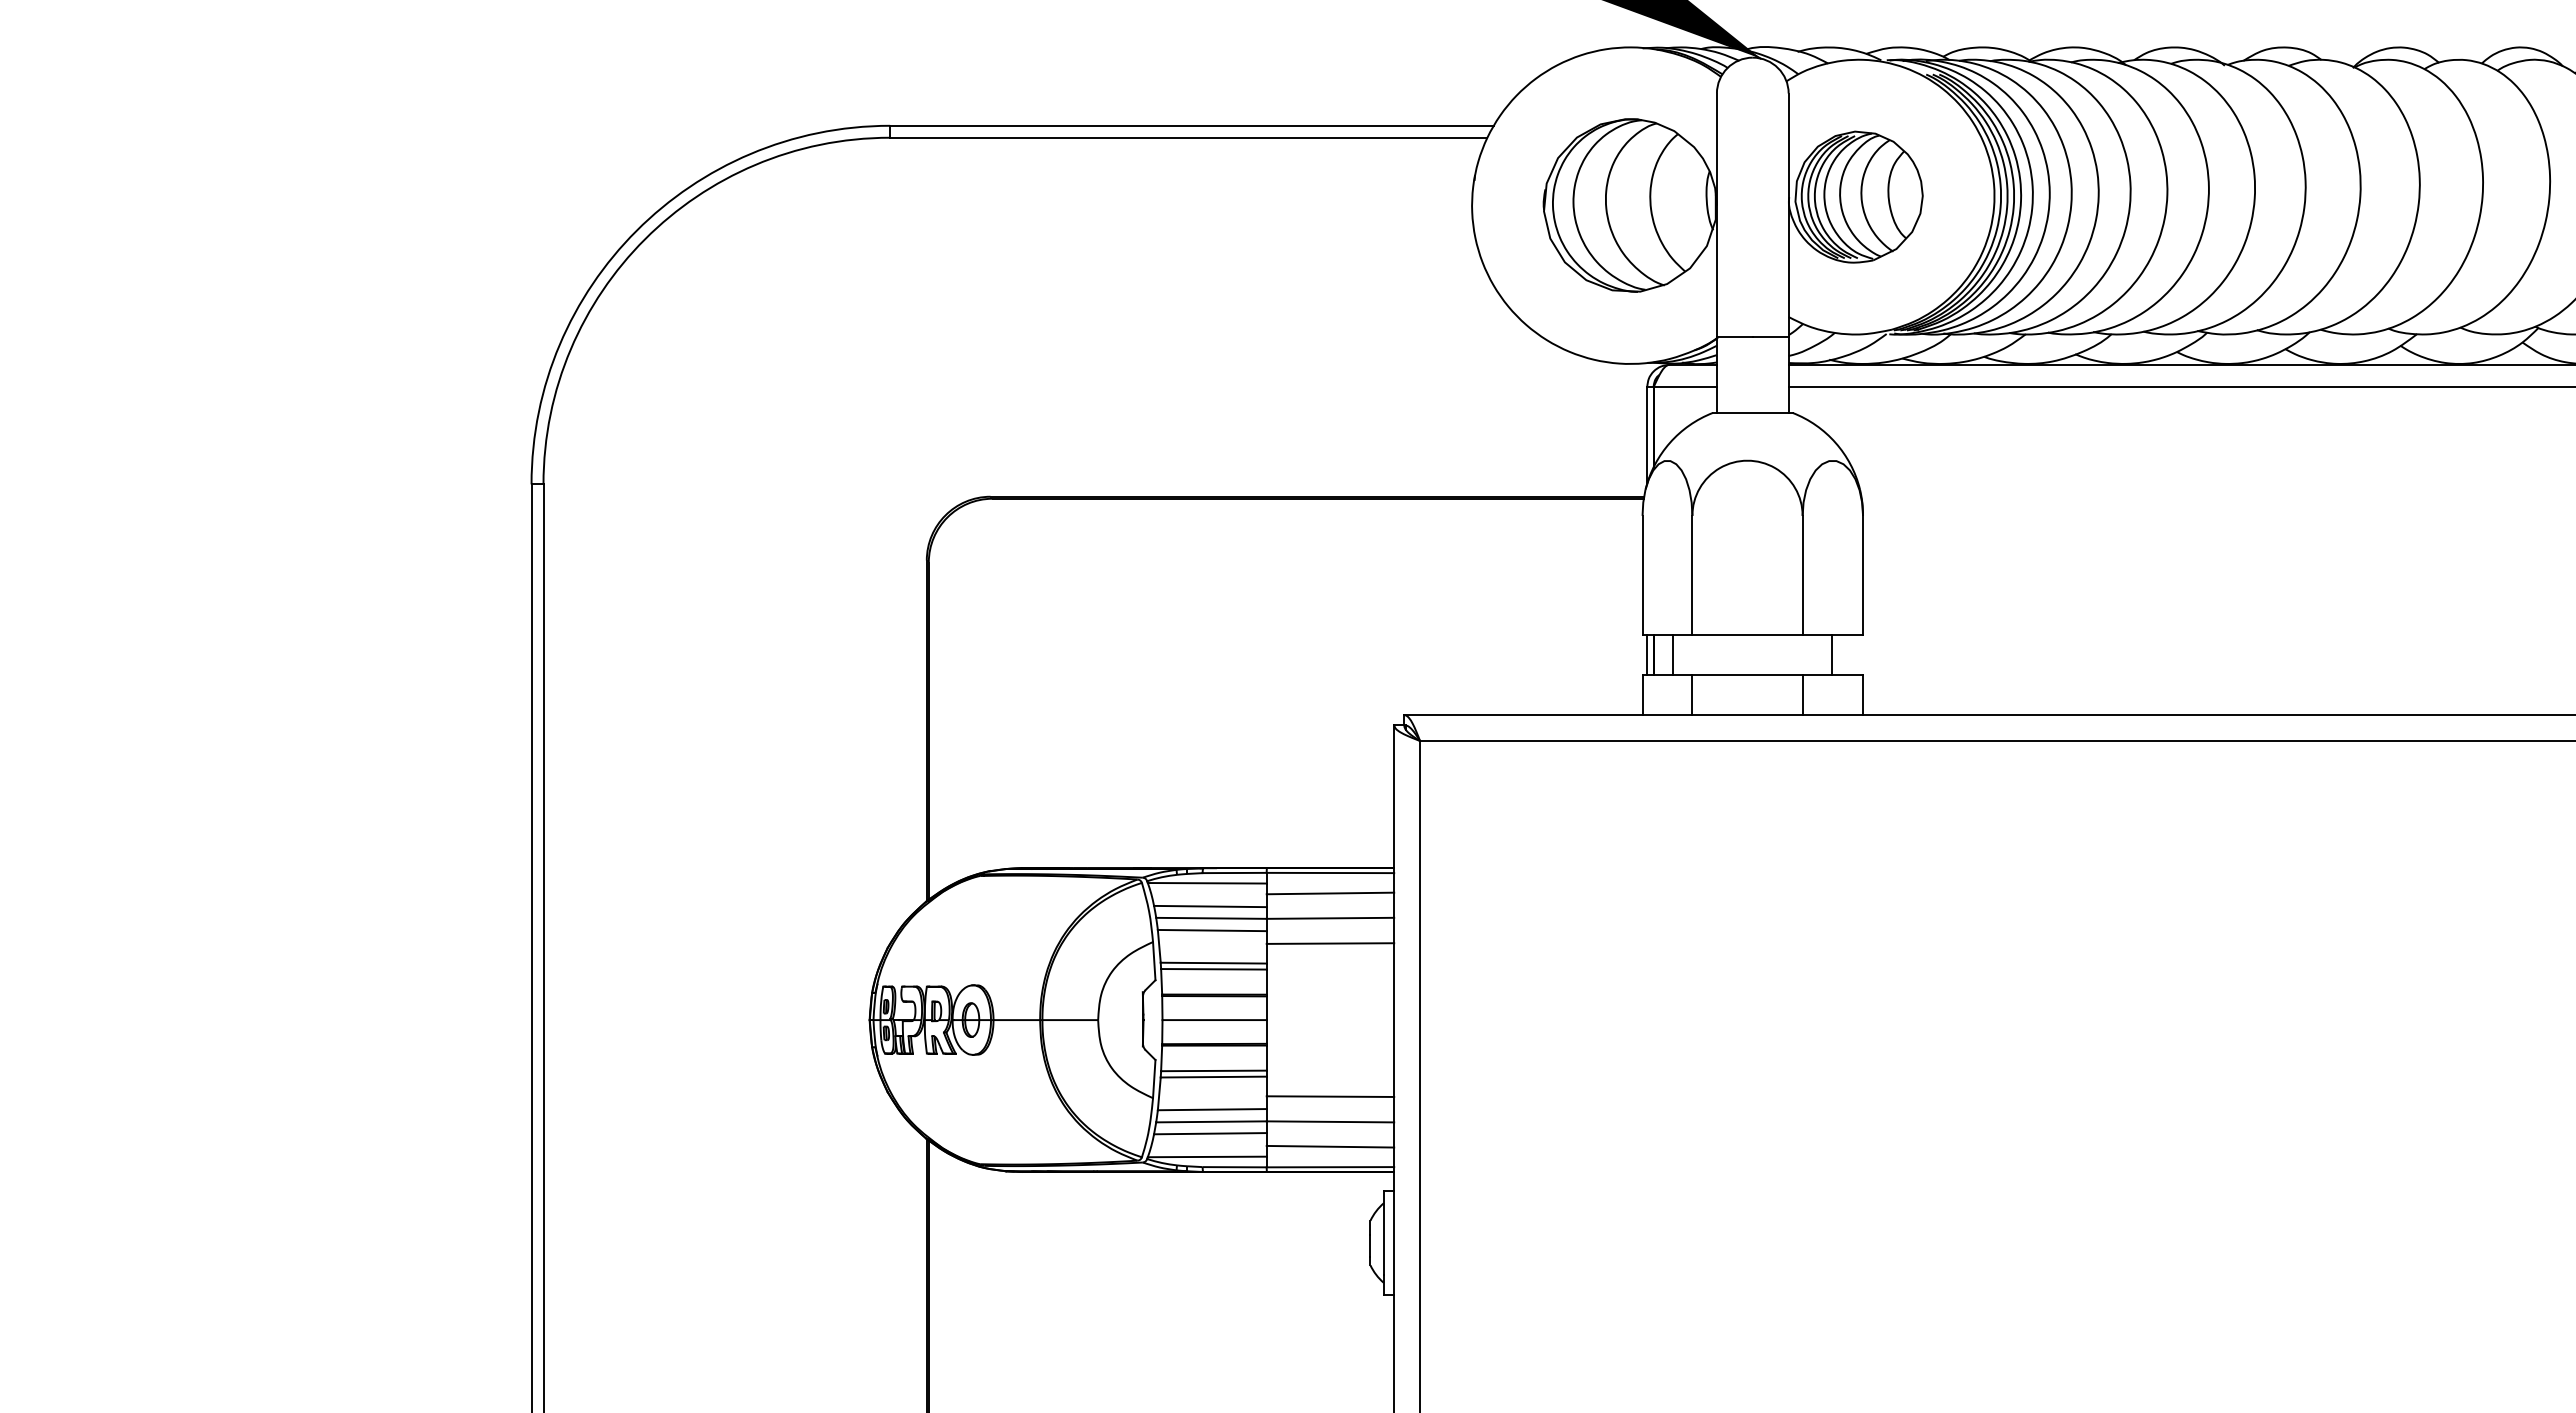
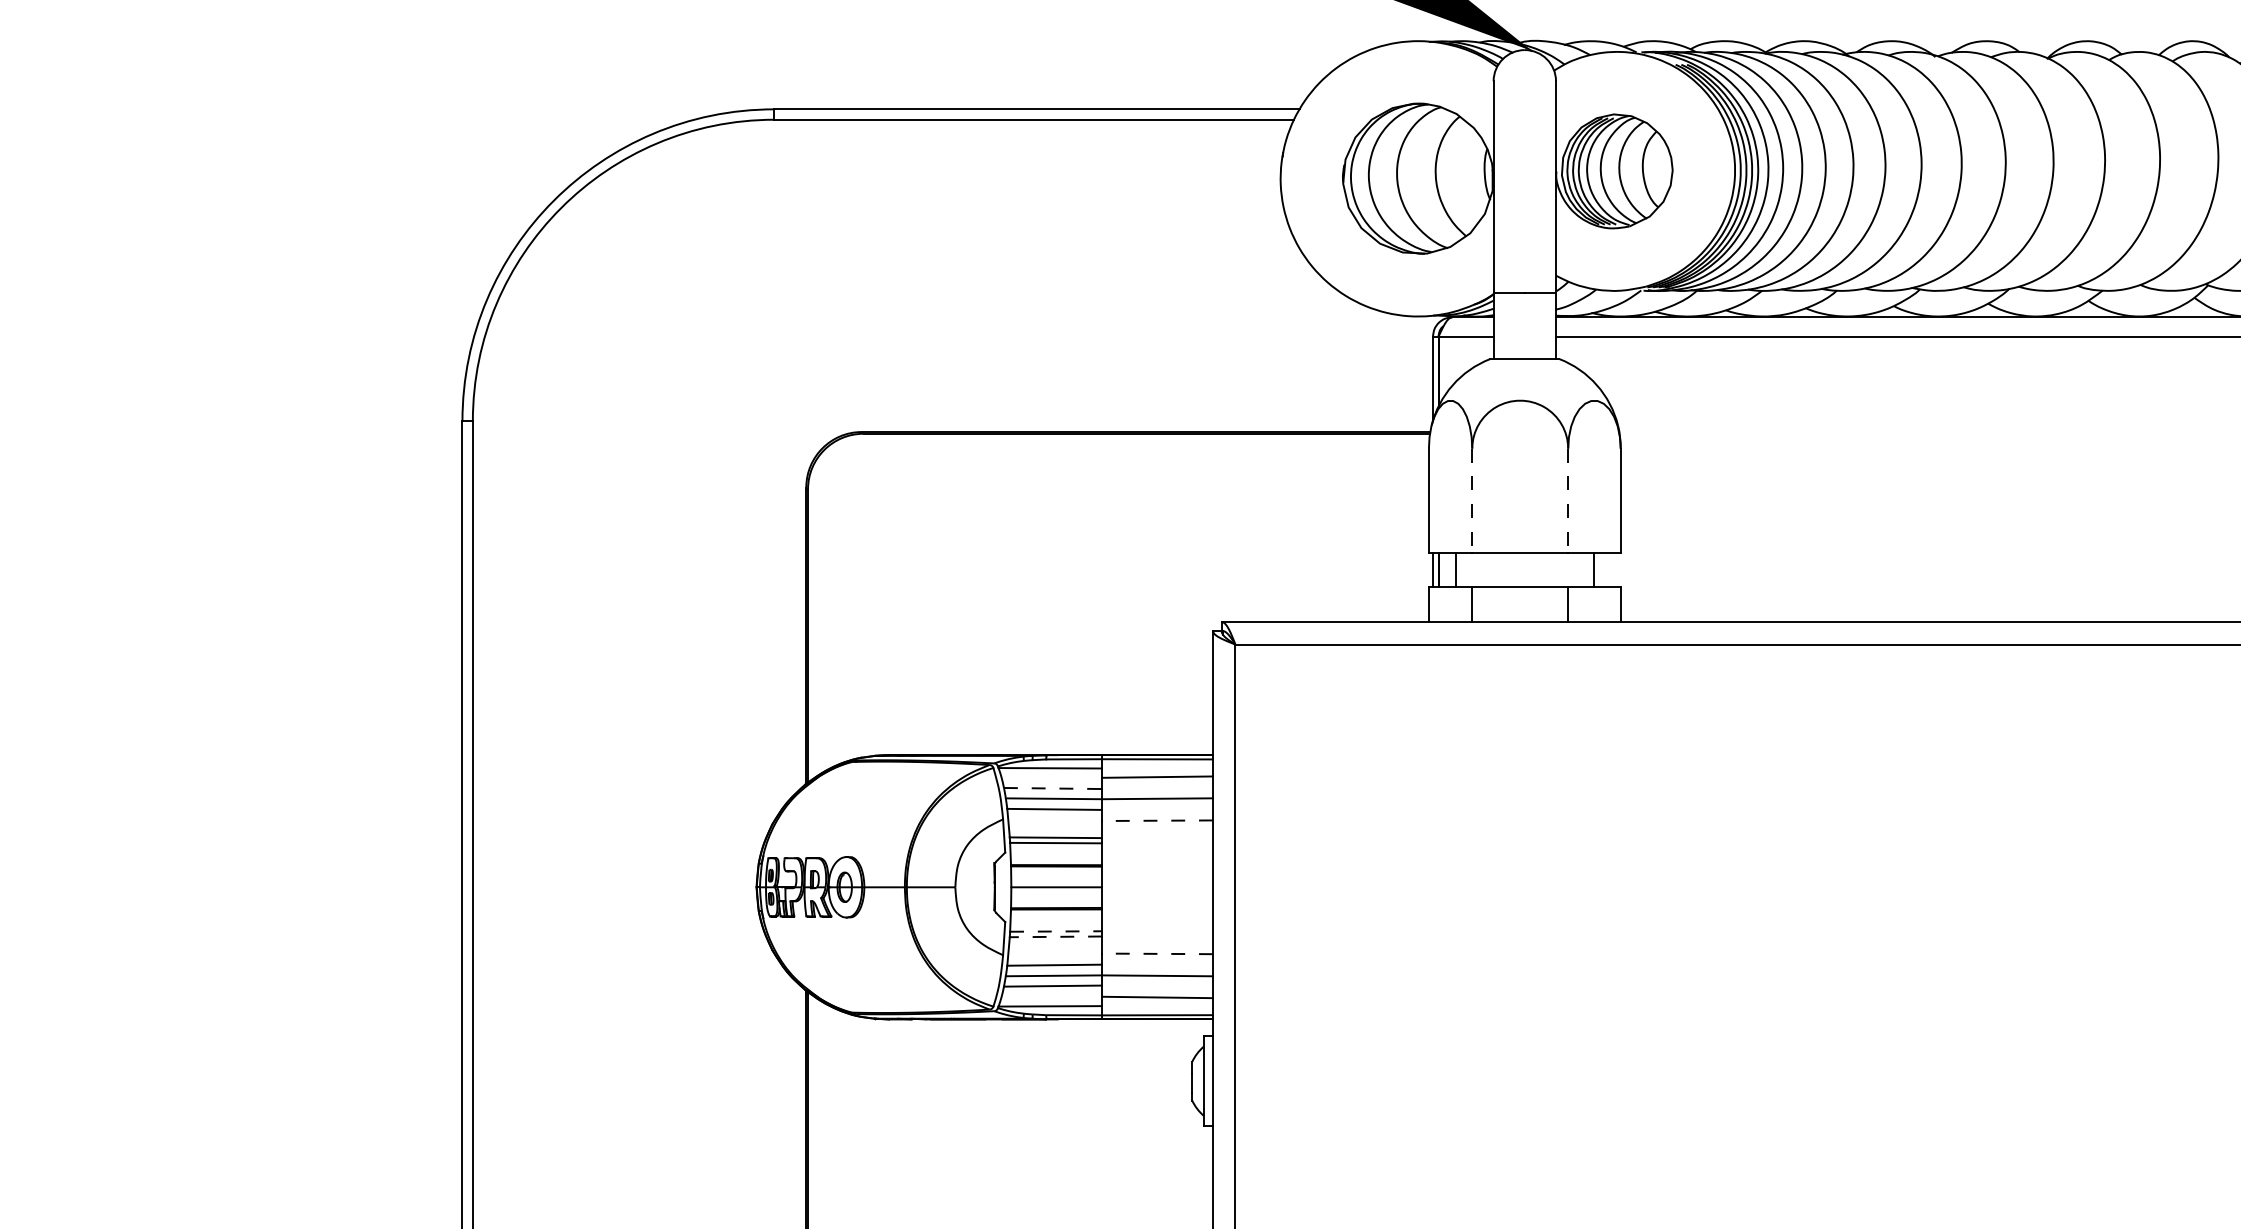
line: (1692, 575) -> (1472, 500), solid -> dashed
line: (1802, 575) -> (1568, 500), solid -> dashed
line: (1210, 906) -> (1053, 788), solid -> dashed
line: (1330, 943) -> (1157, 820), solid -> dashed
line: (1213, 1070) -> (1055, 931), solid -> dashed
line: (1213, 1077) -> (1055, 937), solid -> dashed
line: (1330, 1096) -> (1157, 953), solid -> dashed

